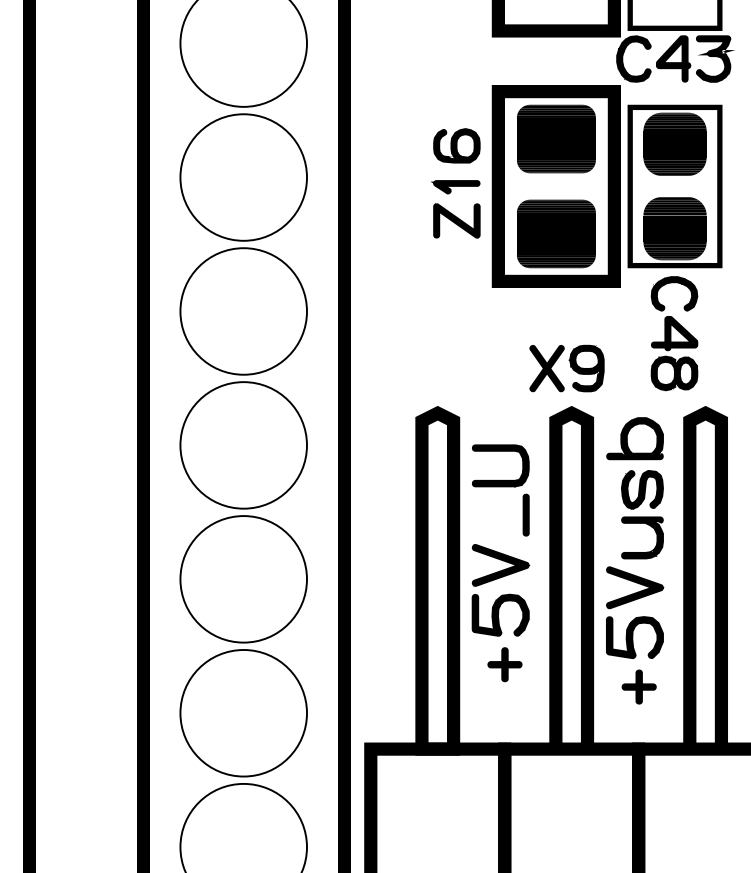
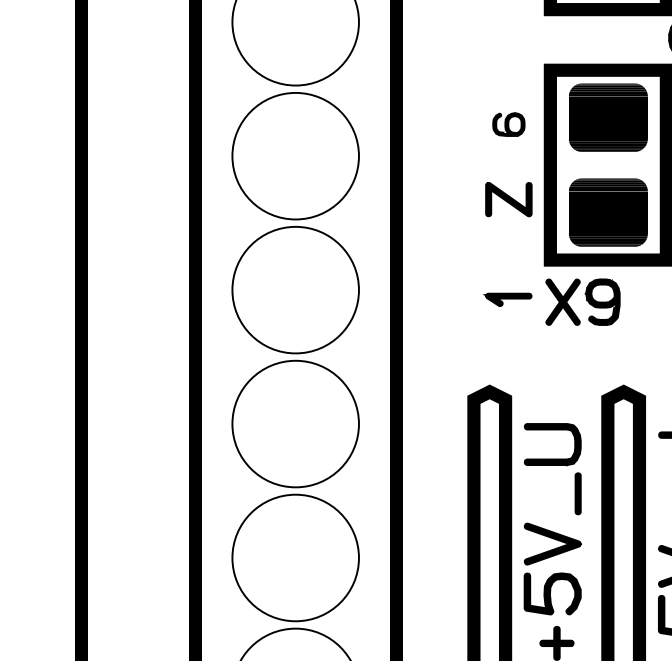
part: (456, 145) -> (508, 124), size x0.7
part: (455, 187) -> (507, 300), moved
part: (566, 368) -> (582, 302), moved

